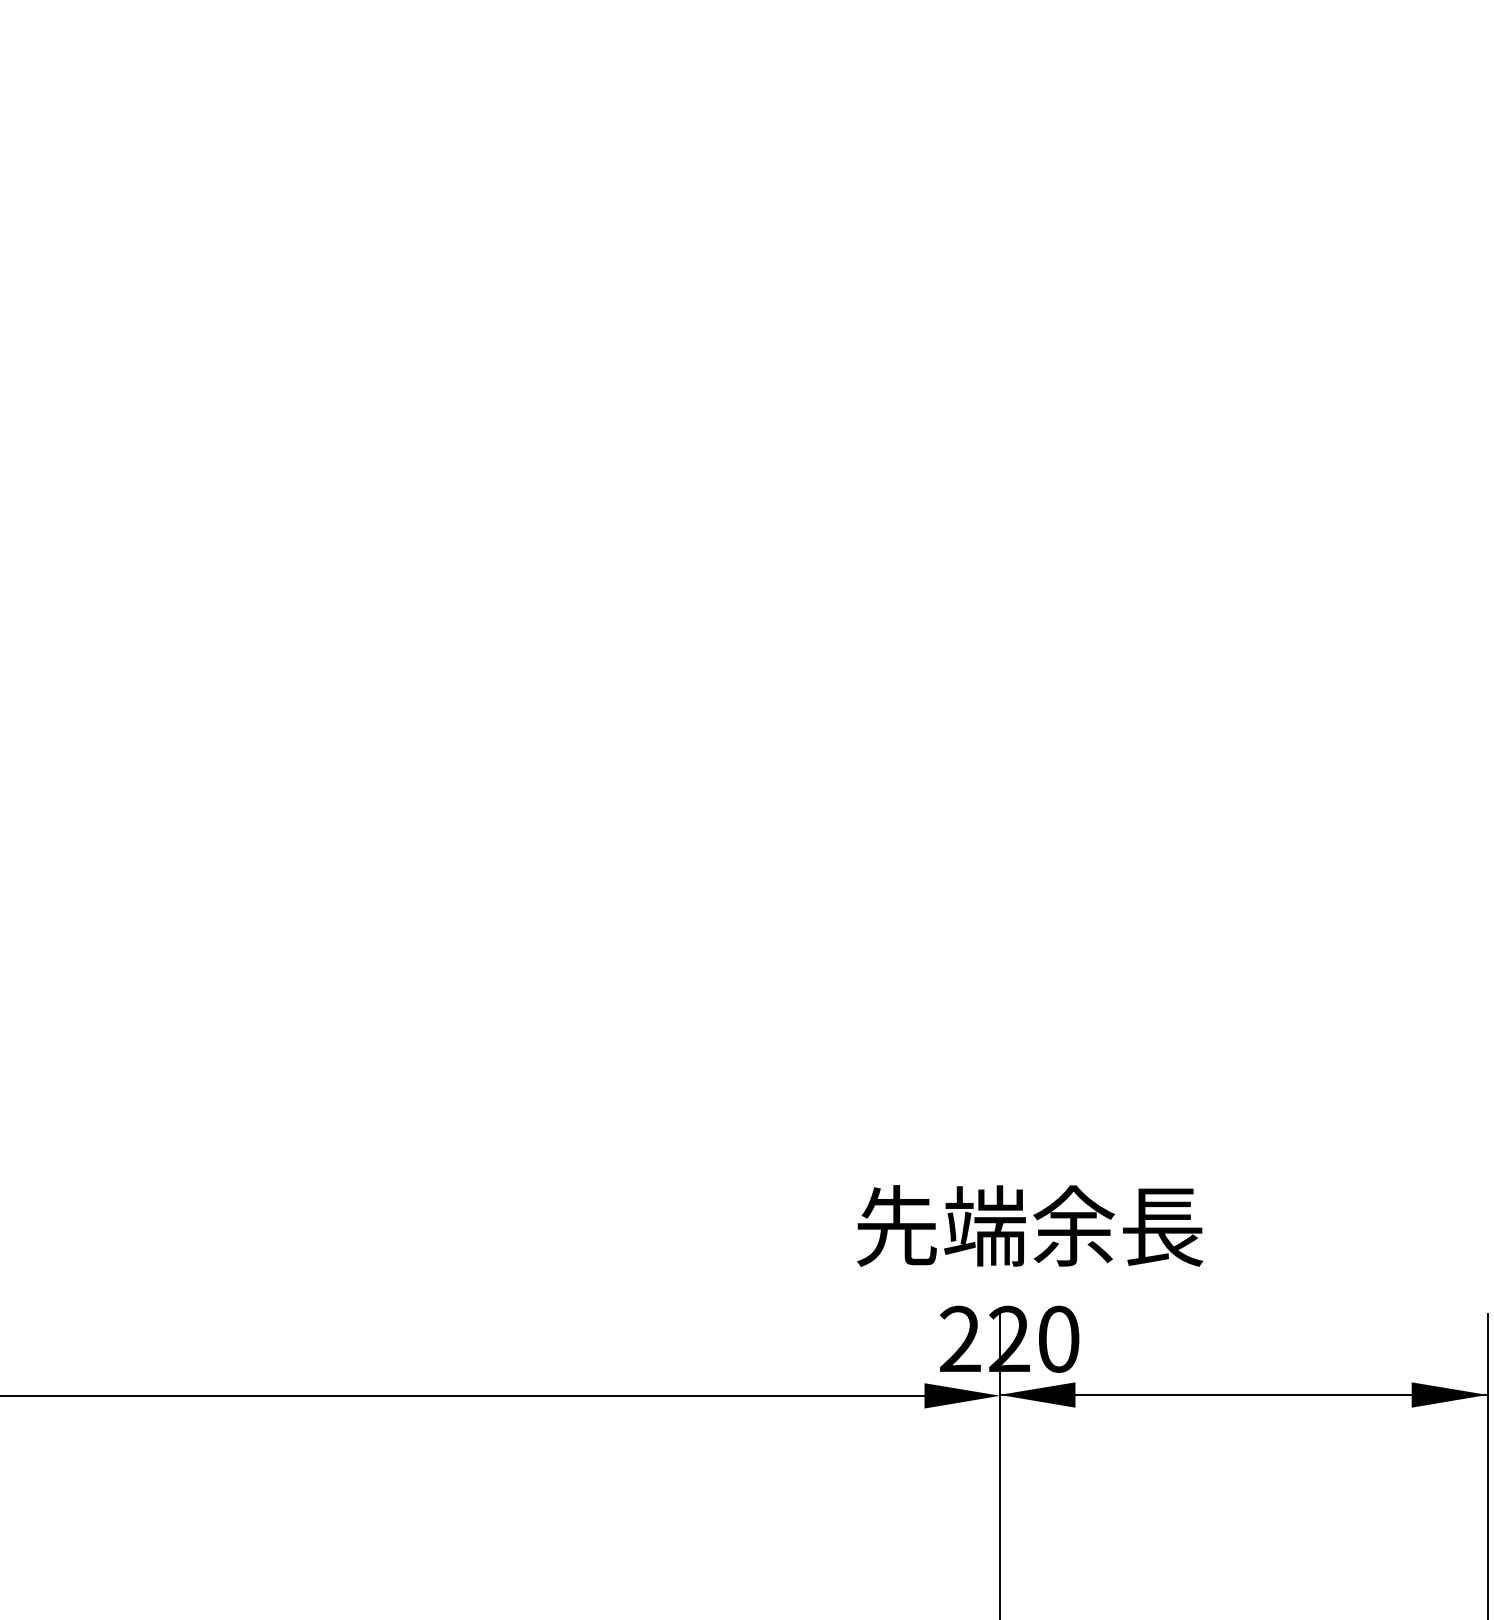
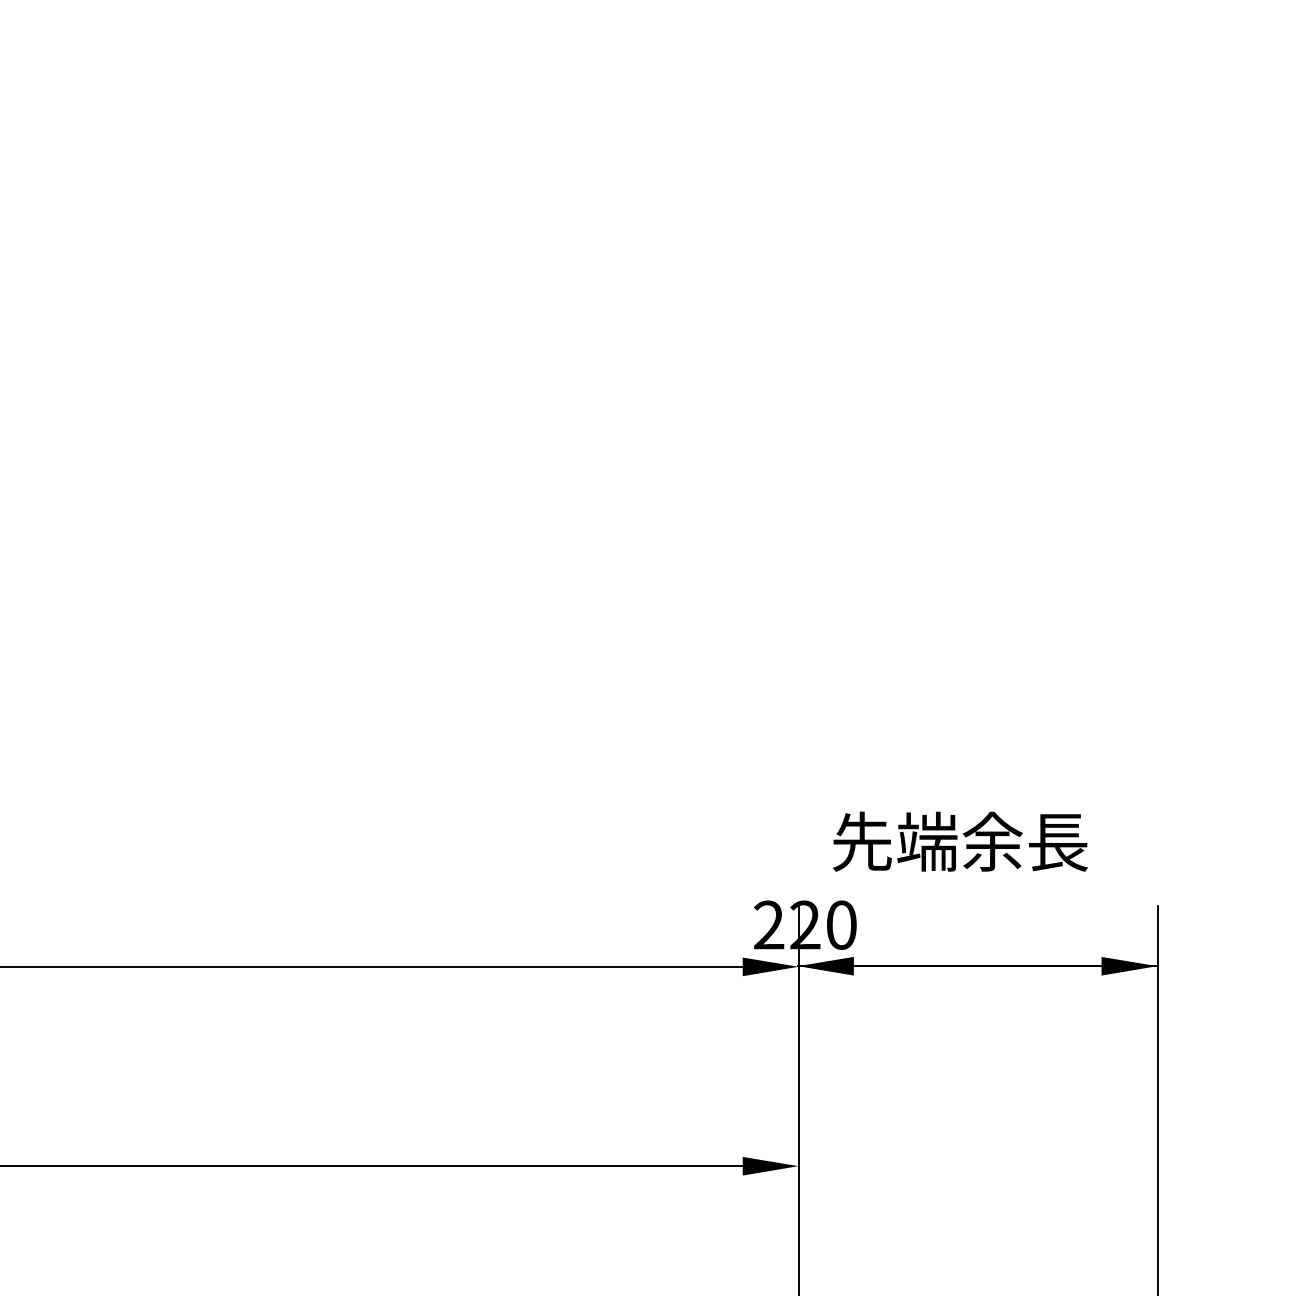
text: (1030, 1225) -> (960, 841), moved

